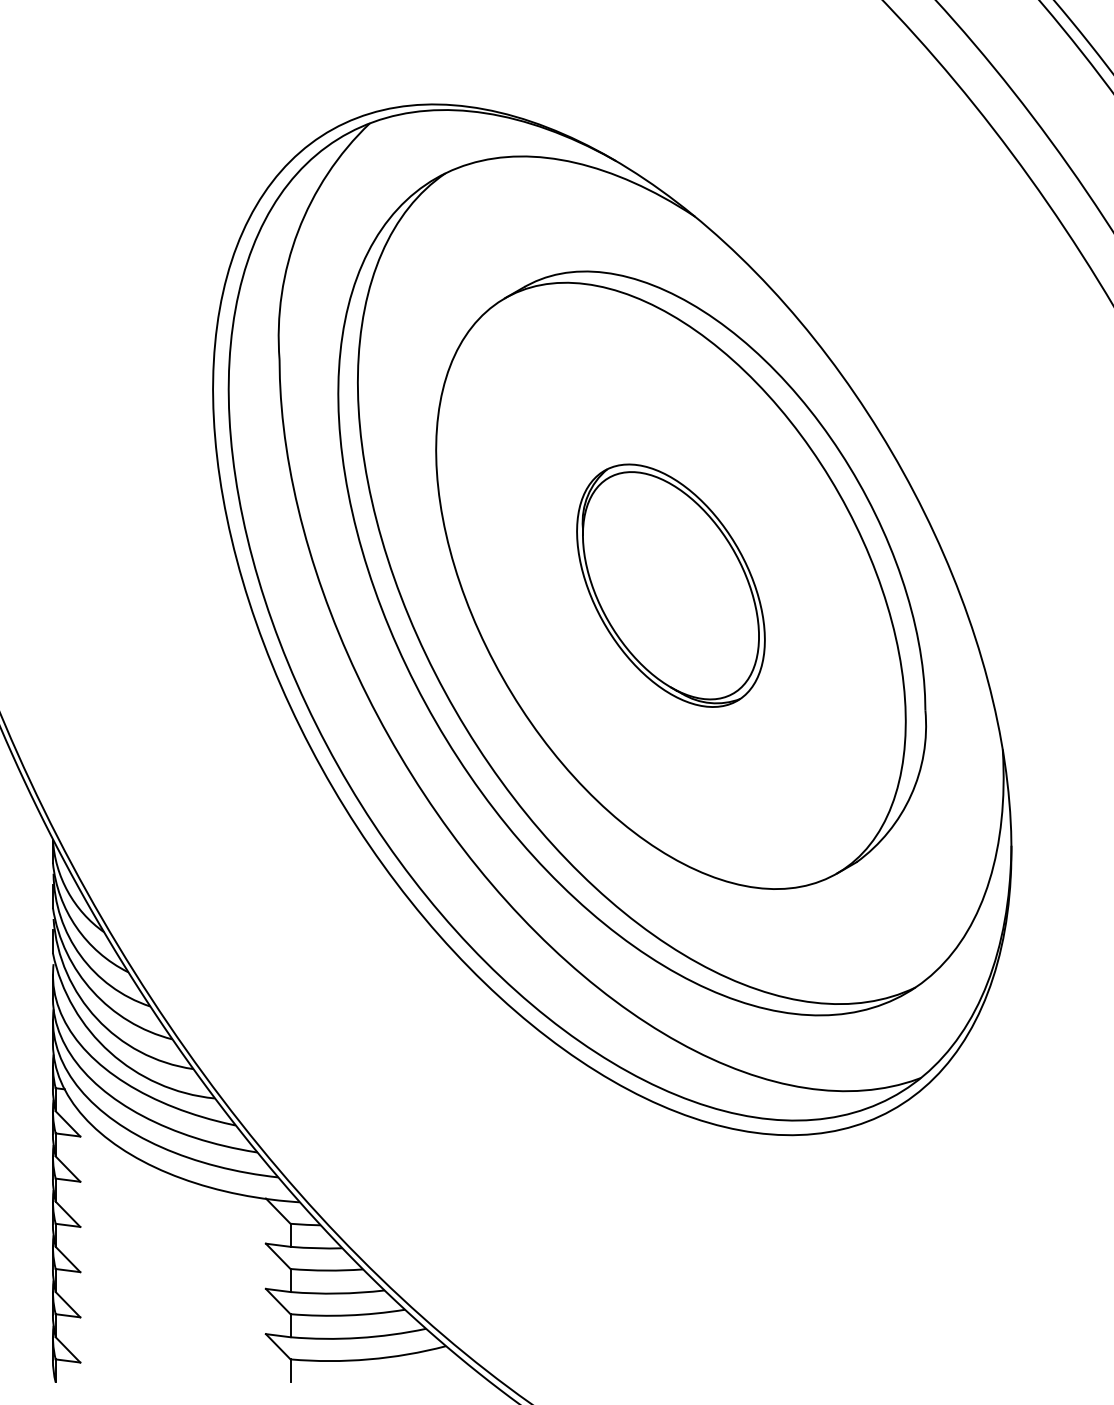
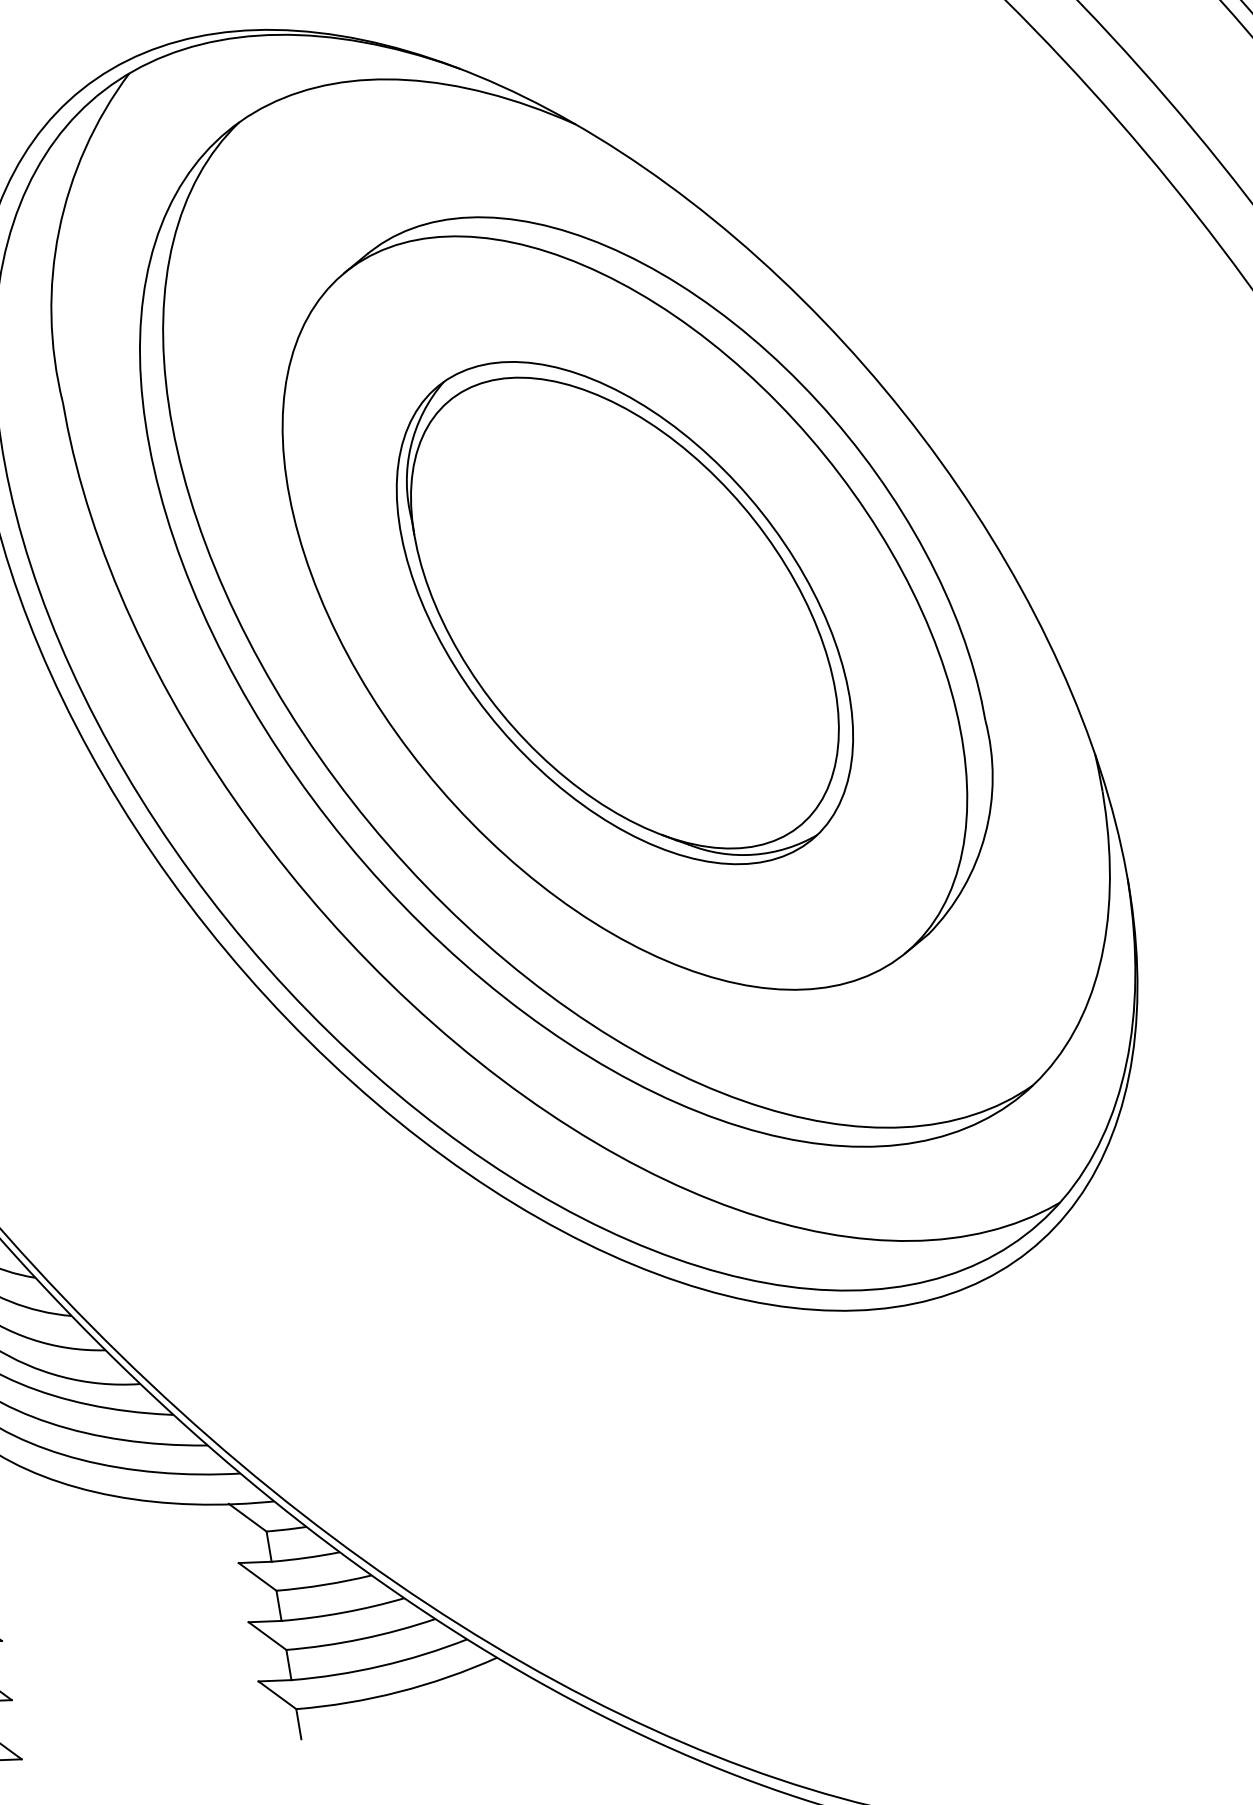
part: (670, 585) -> (624, 612), size x1.67

